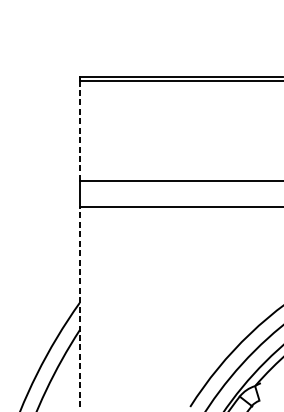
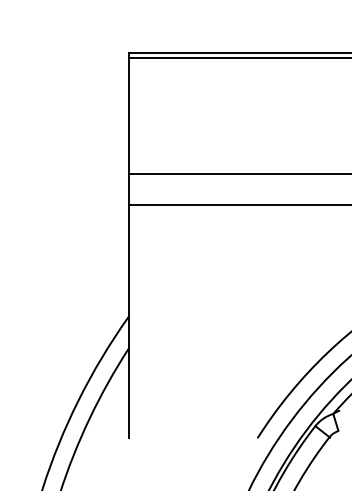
line: (80, 130) -> (129, 115), dashed -> solid
line: (80, 306) -> (129, 321), dashed -> solid

